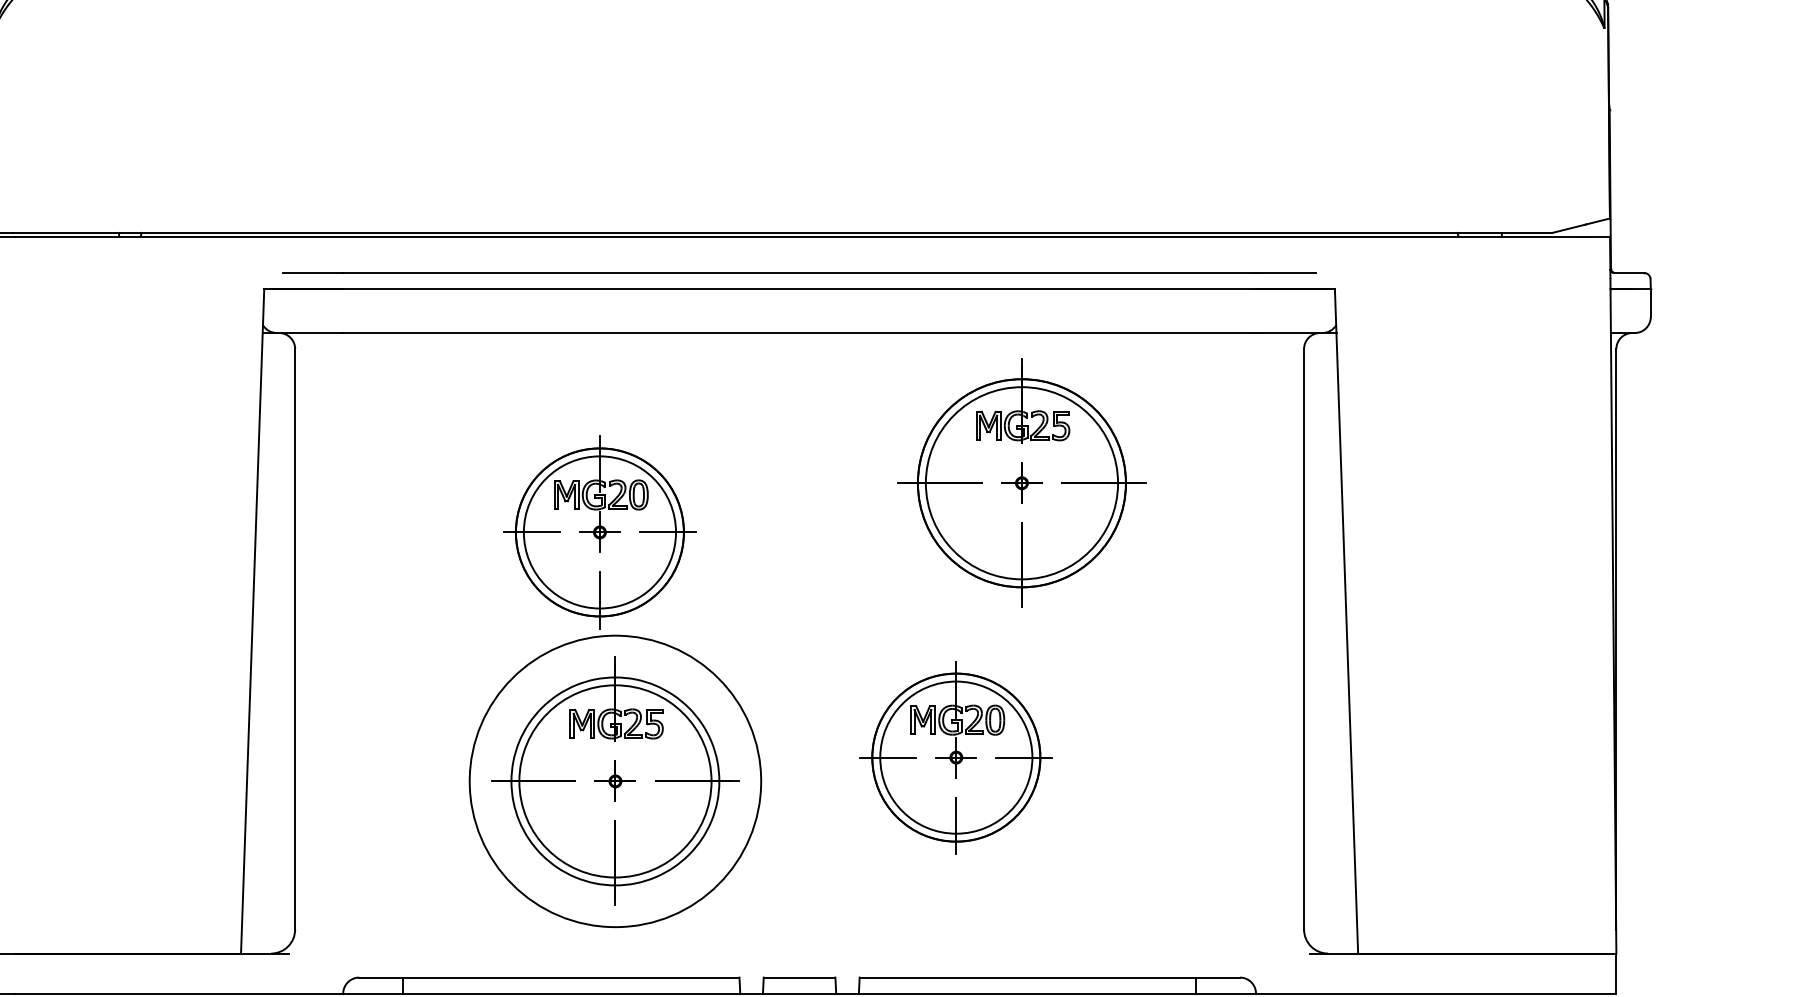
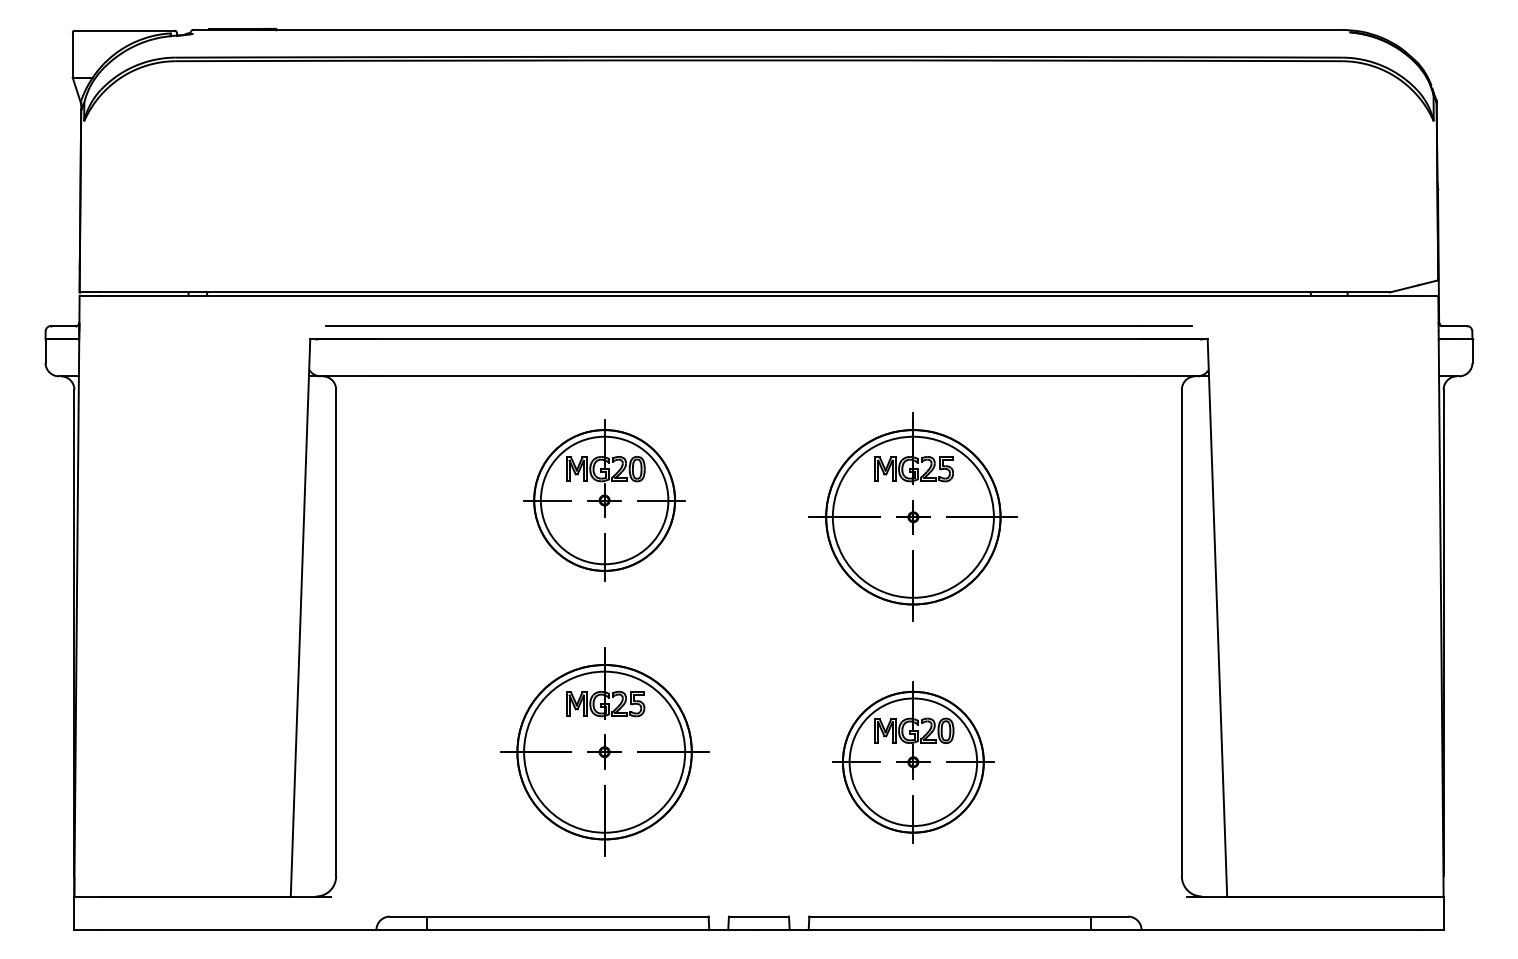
part: (1020, 482) -> (912, 516), moved
part: (599, 532) -> (604, 500), moved
part: (956, 757) -> (913, 762), moved
circle: (615, 780) -> (604, 751), size x0.71

